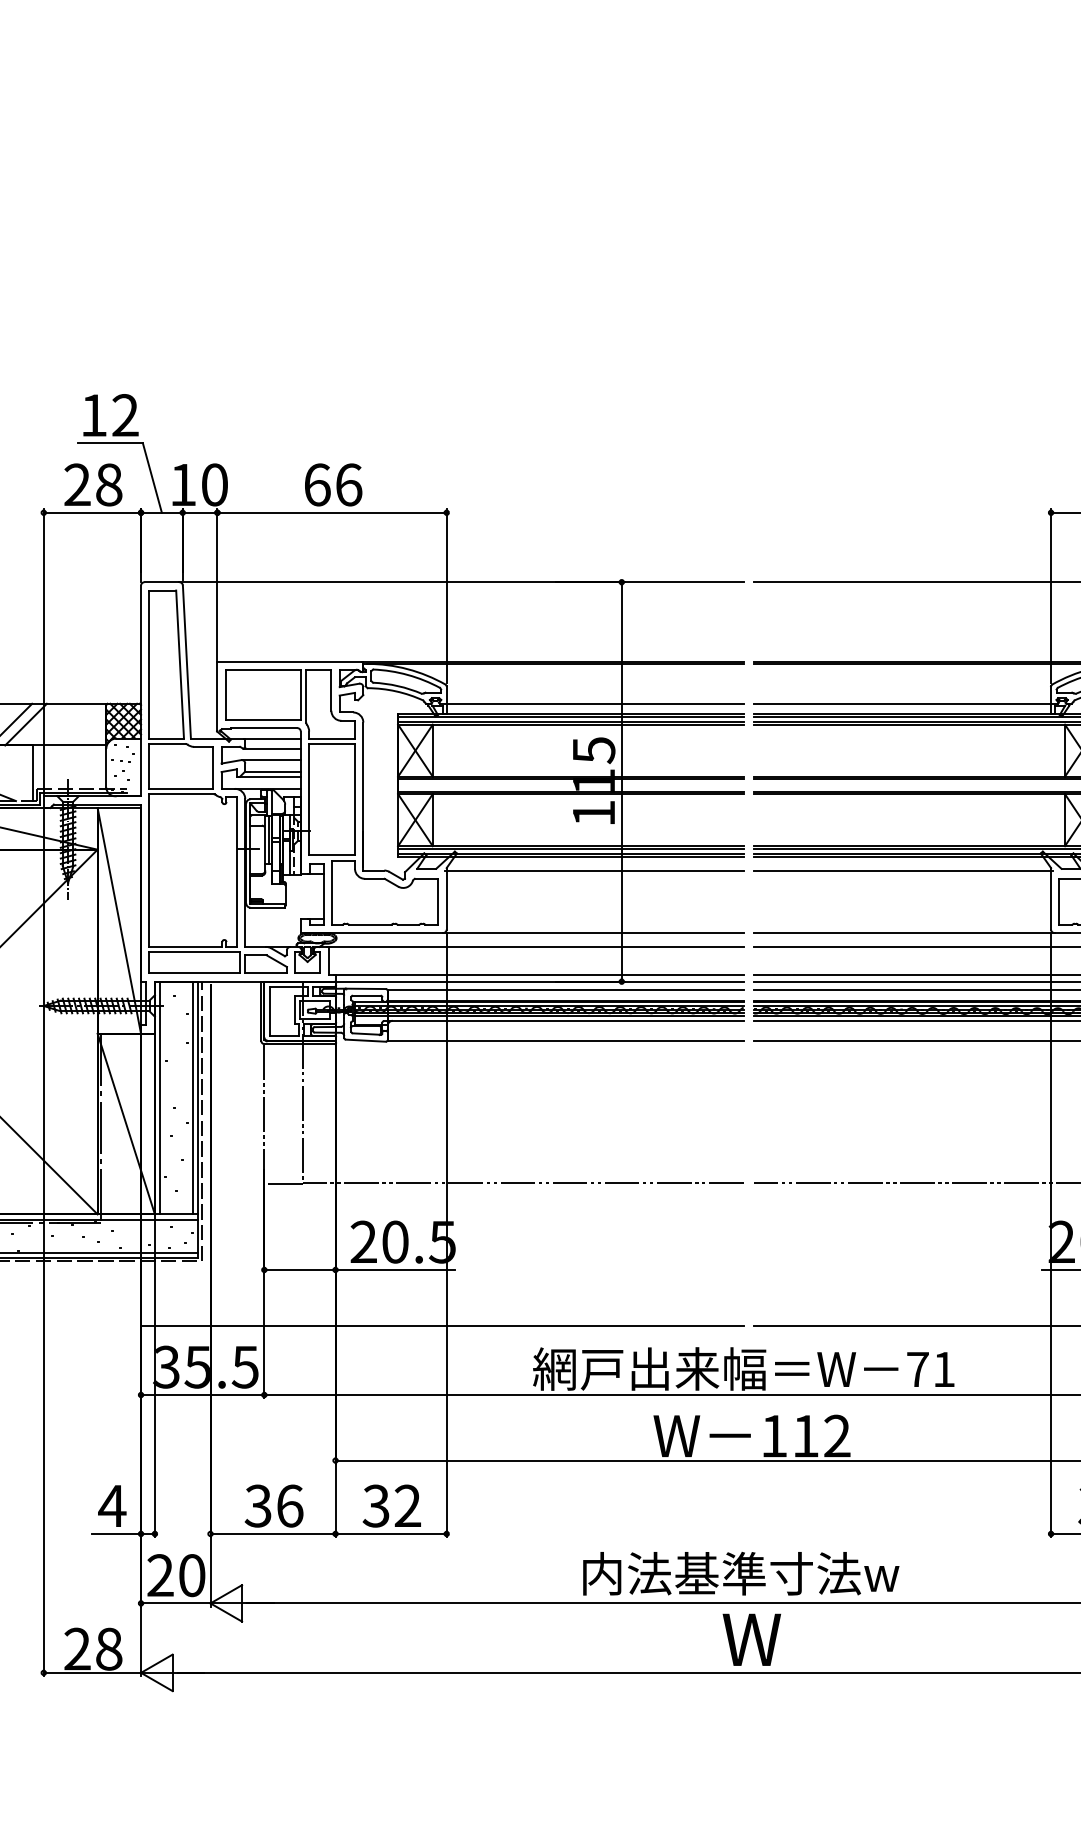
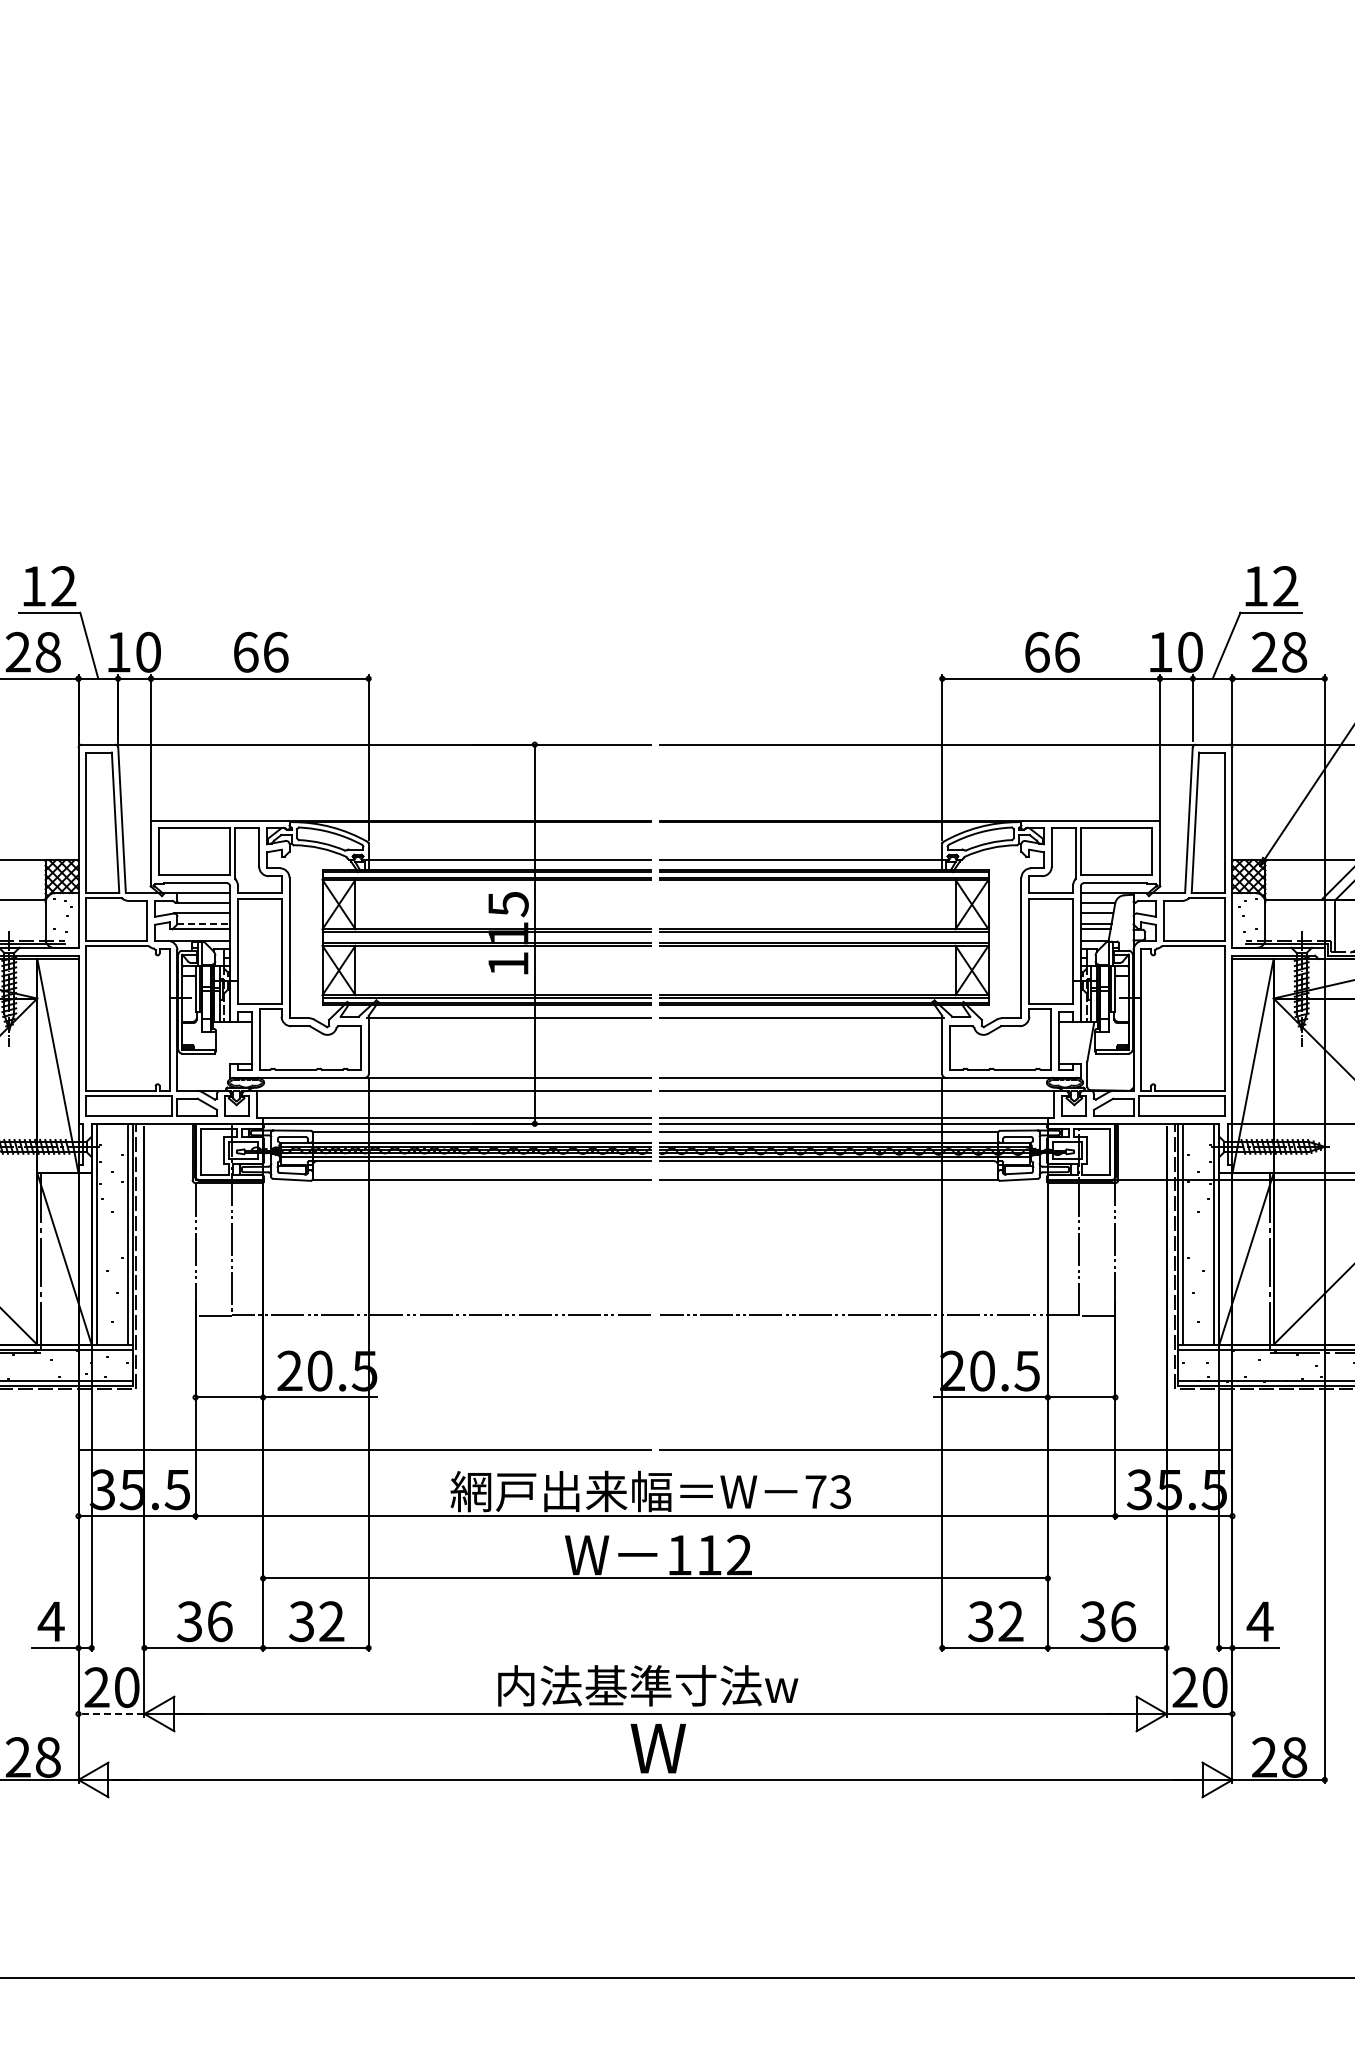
line: (273, 771) -> (204, 924), solid -> dashed
text: (943, 1370) -> (840, 1492), 71 -> 73
line: (175, 1602) -> (111, 1713), solid -> dashed

